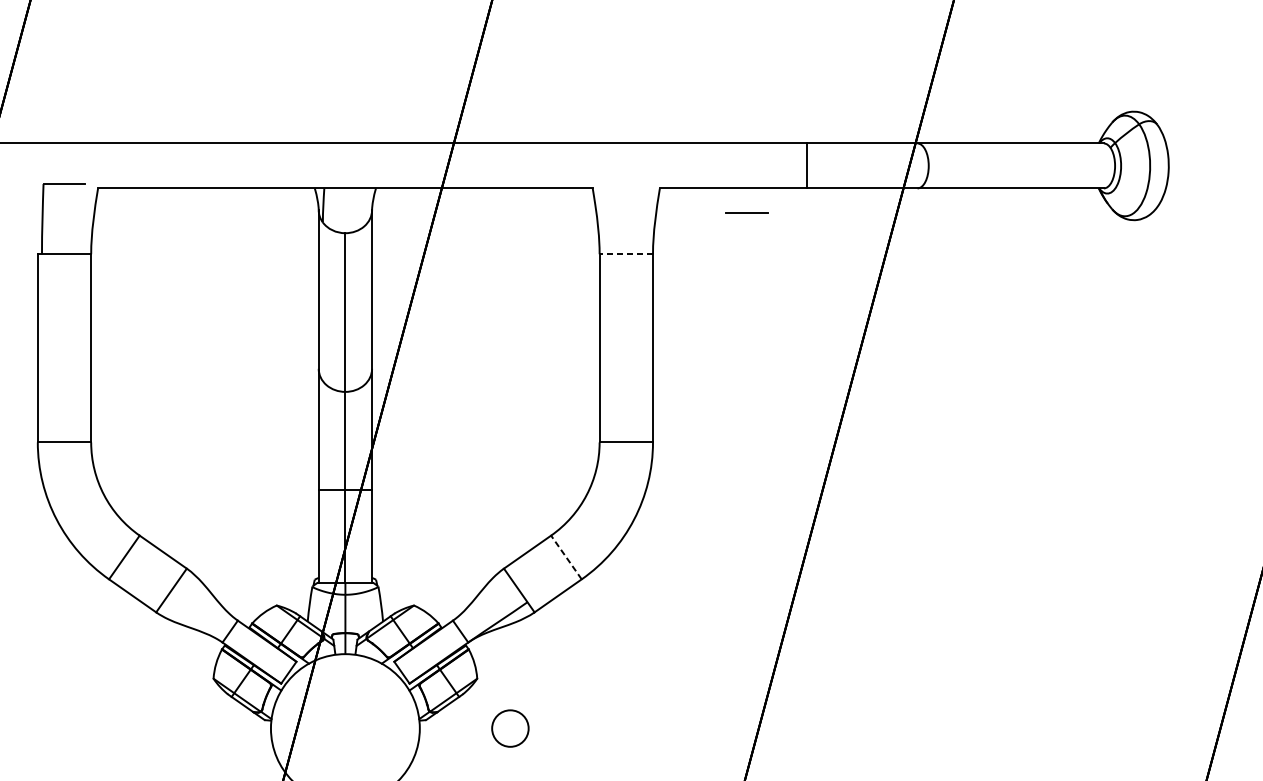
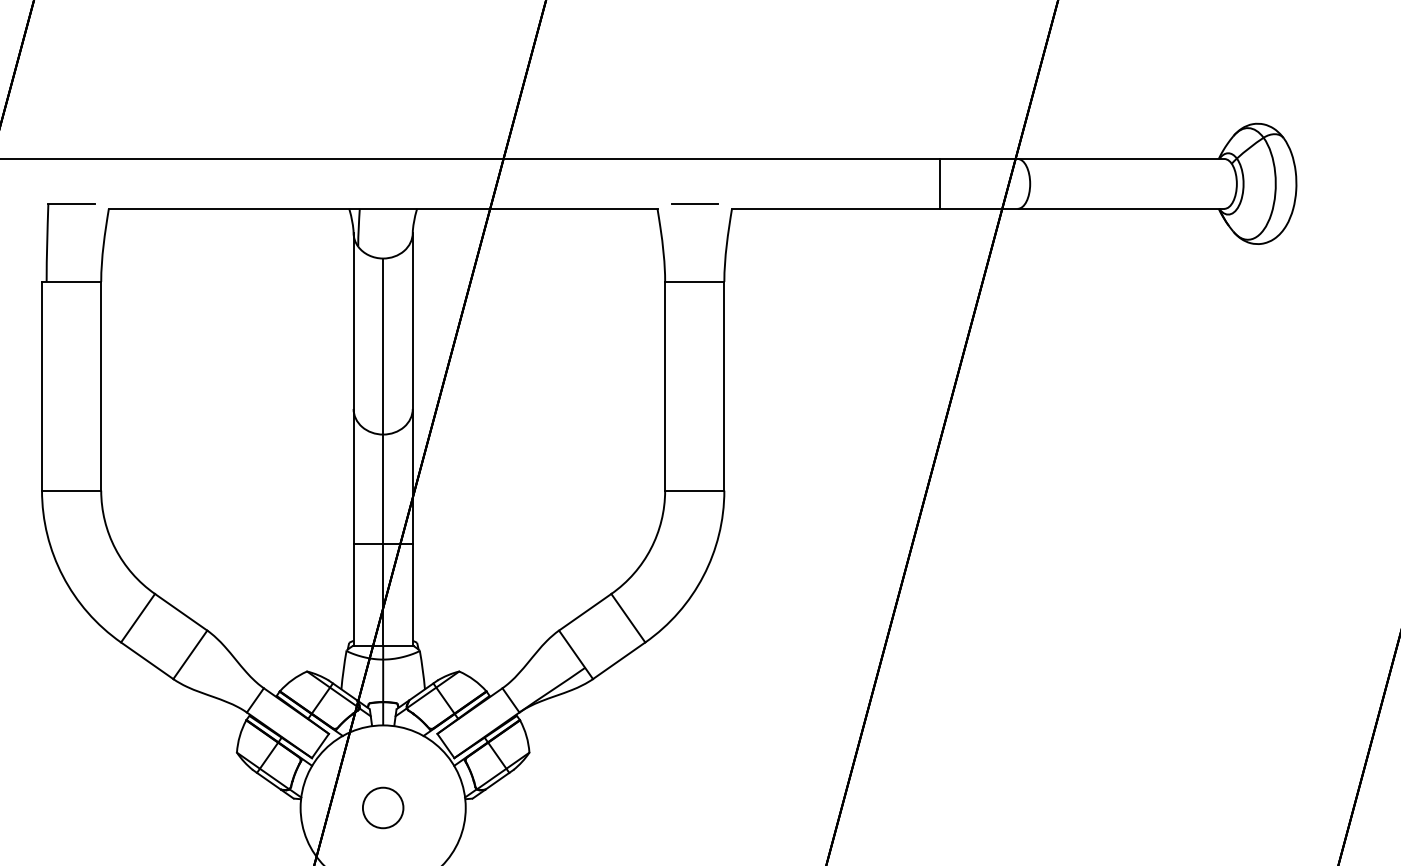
line: (806, 165) -> (939, 183), moved
line: (746, 212) -> (694, 203), moved
line: (626, 253) -> (694, 281), dashed -> solid
line: (566, 557) -> (628, 618), dashed -> solid
circle: (510, 728) -> (383, 807), moved

